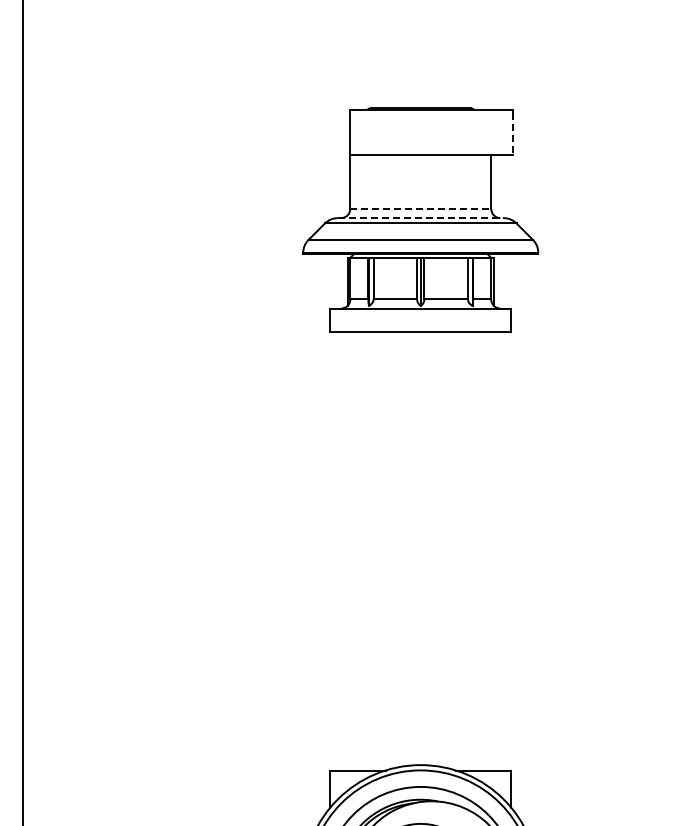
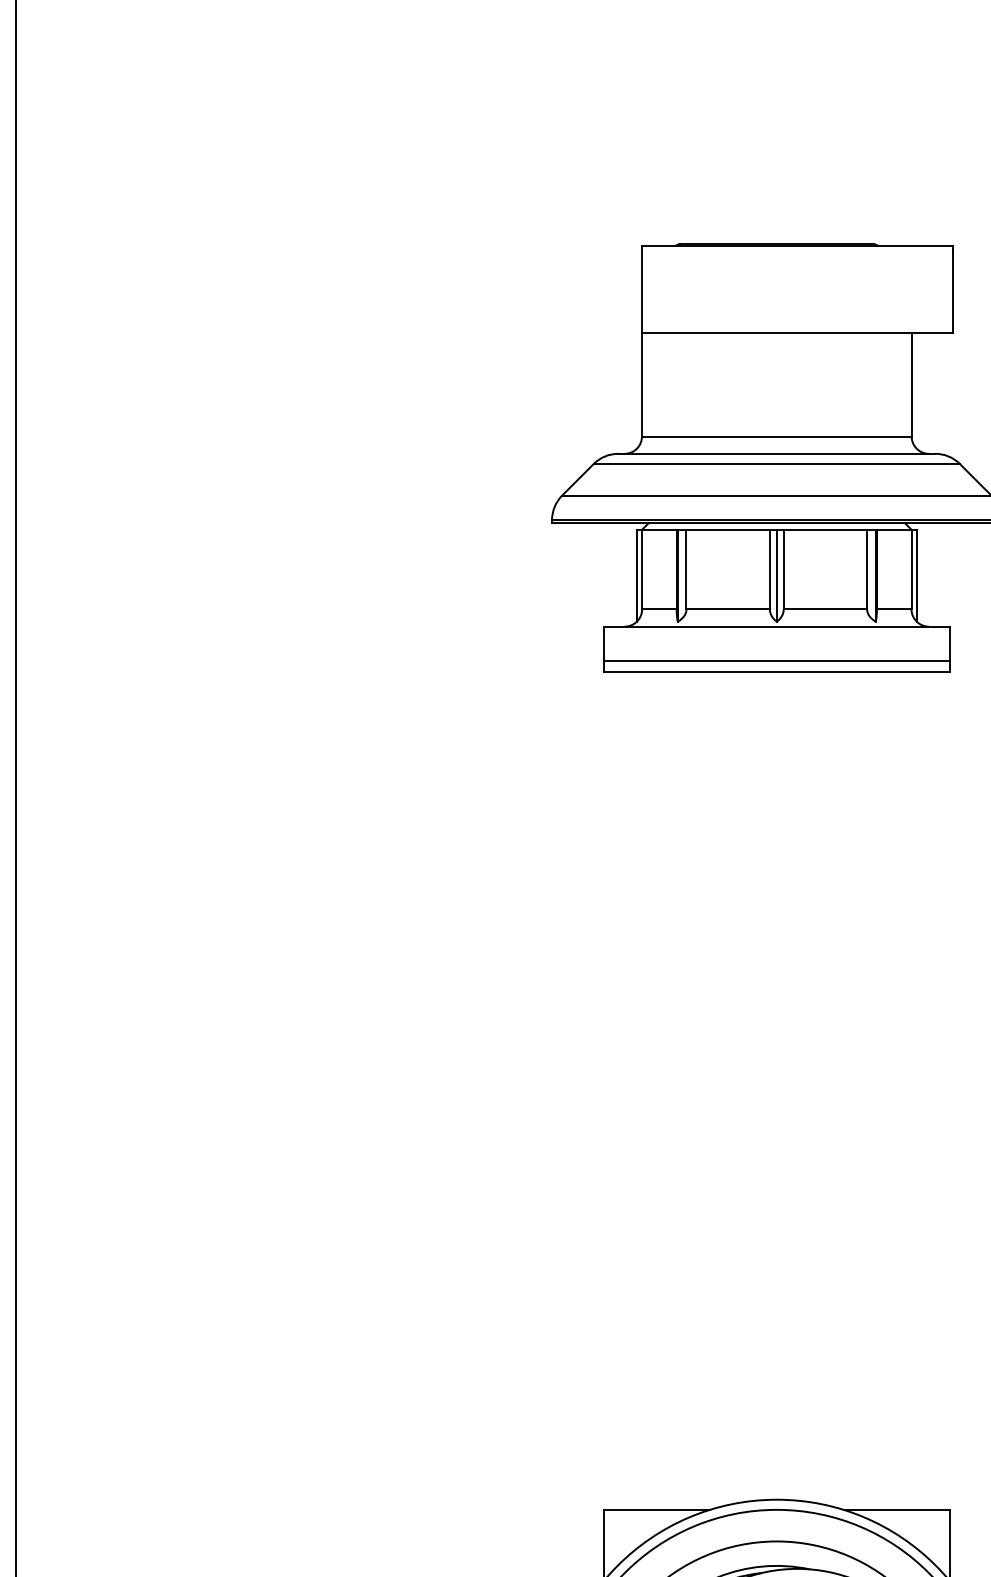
line: (513, 134) -> (954, 293), dashed -> solid
line: (420, 209) -> (776, 437), dashed -> solid
line: (420, 218) -> (776, 454), dashed -> solid
line: (420, 326) -> (776, 661), added

